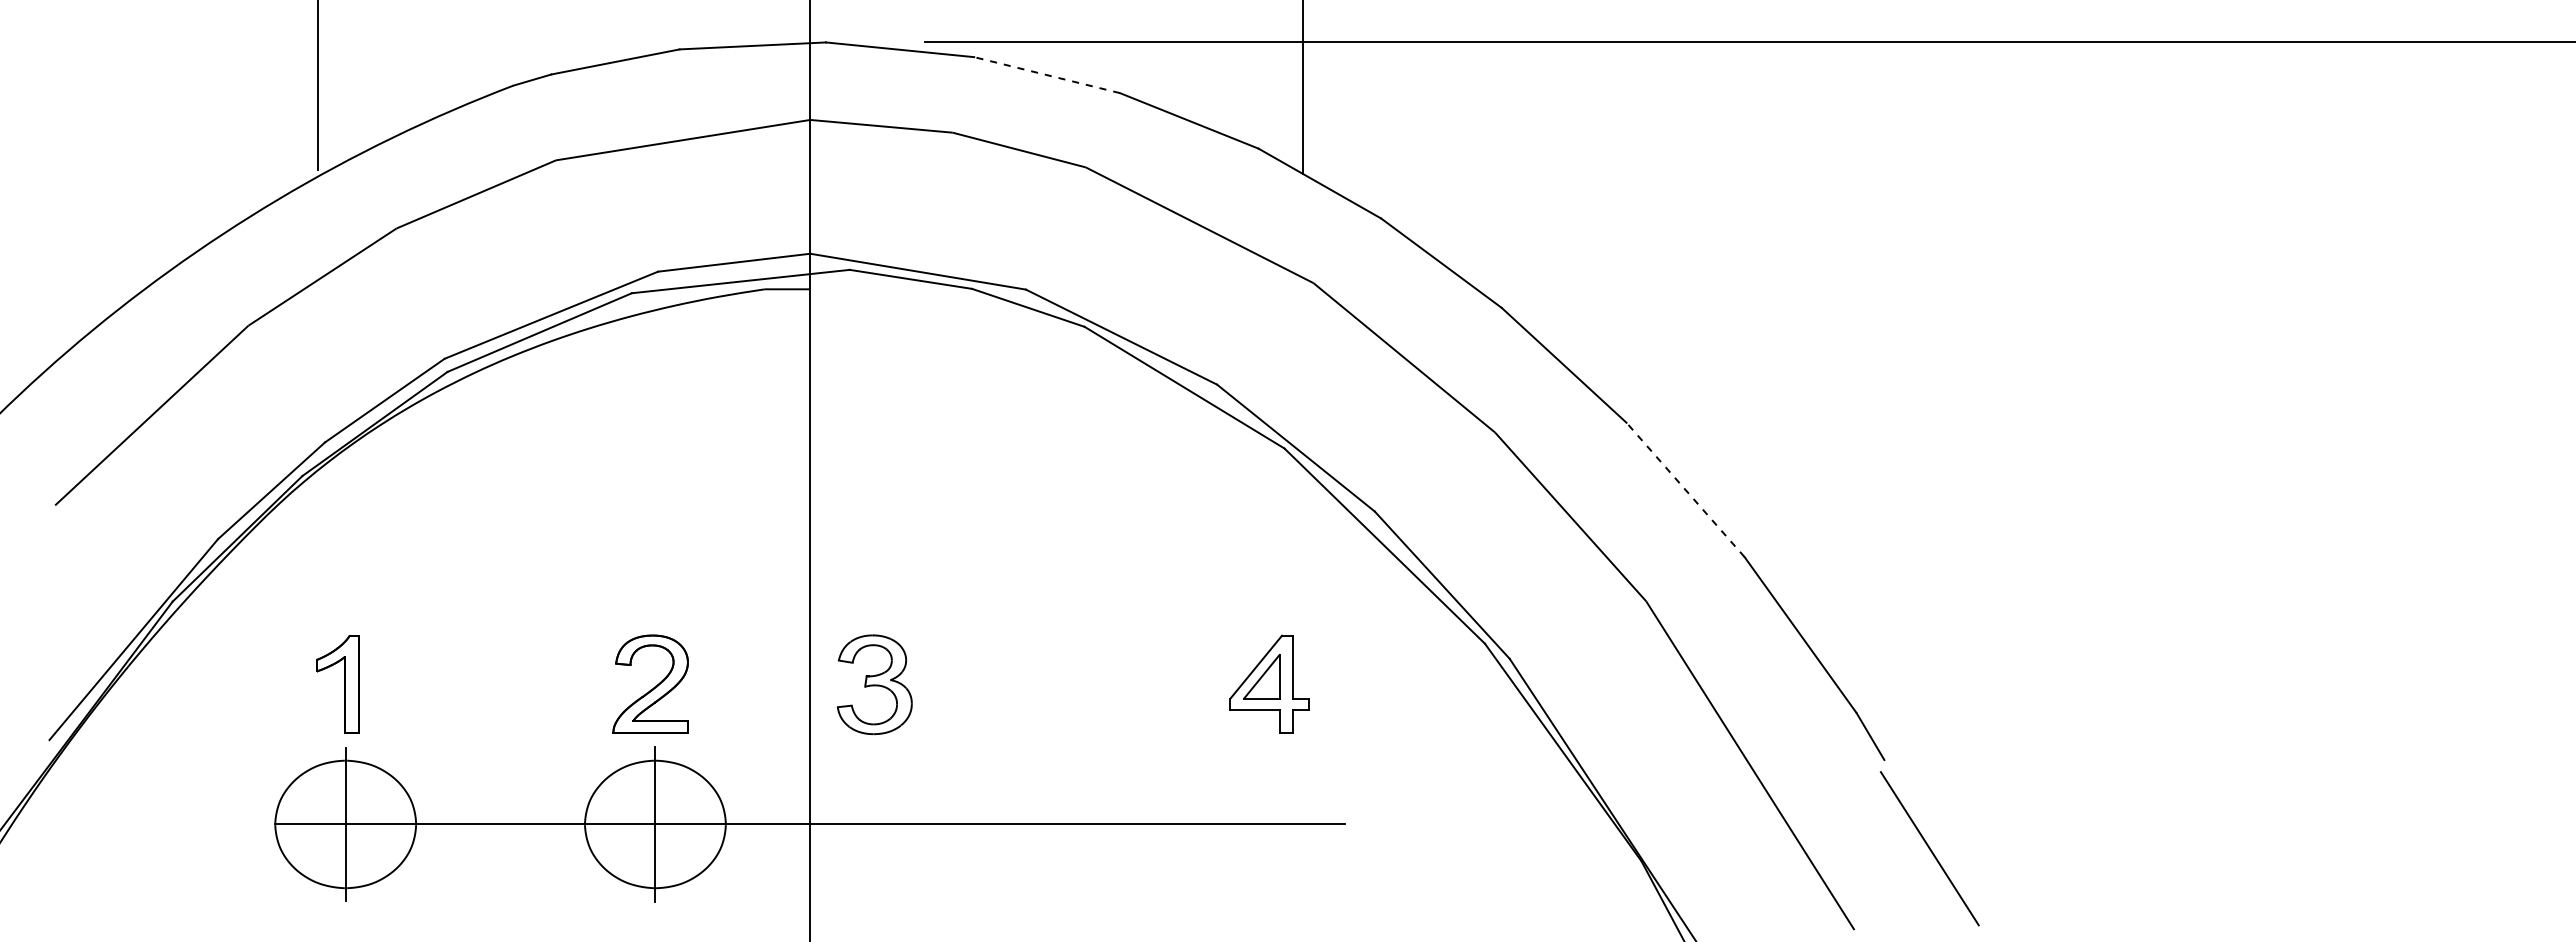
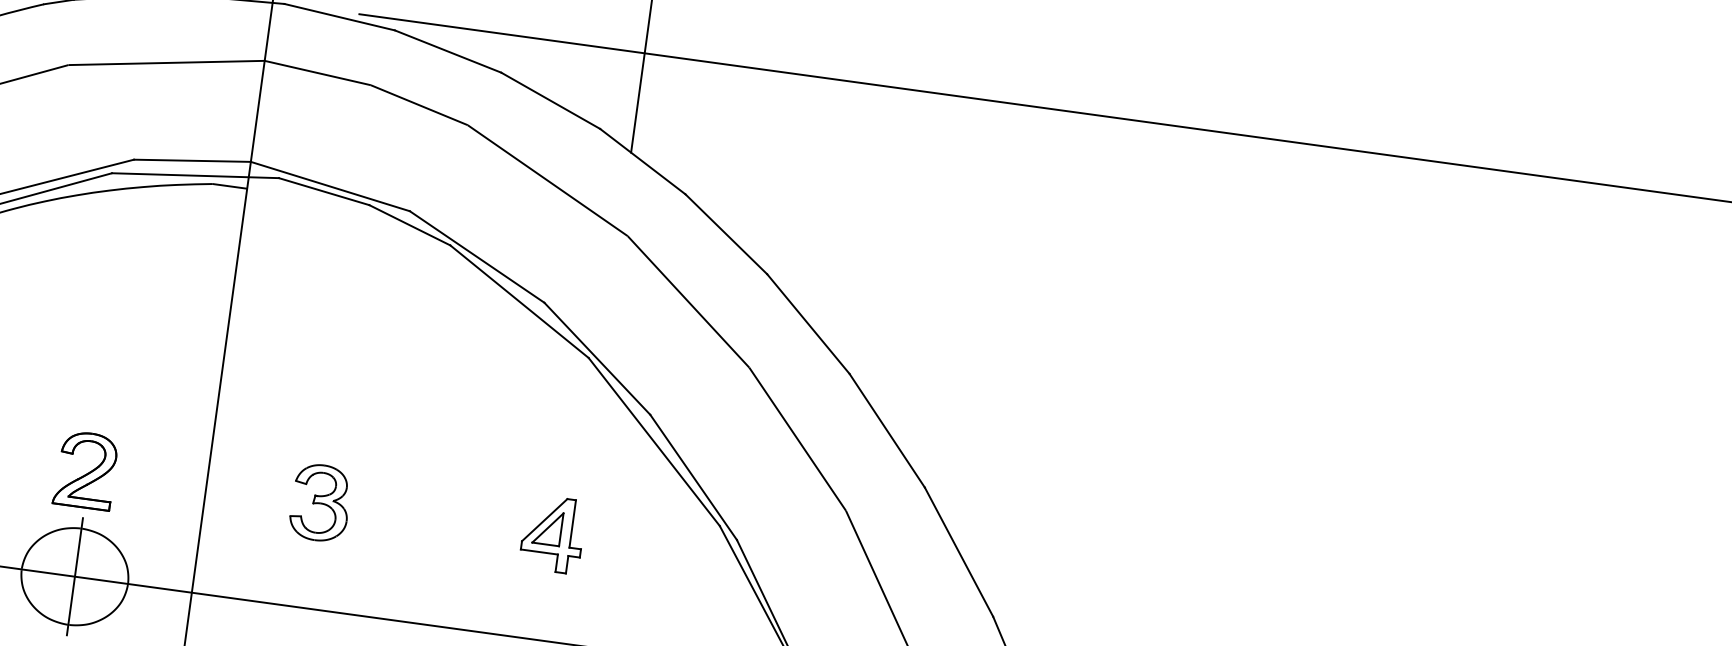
line: (1046, 75) -> (447, 51), dashed -> solid
line: (1685, 489) -> (887, 430), dashed -> solid
part: (874, 684) -> (320, 502), moved

